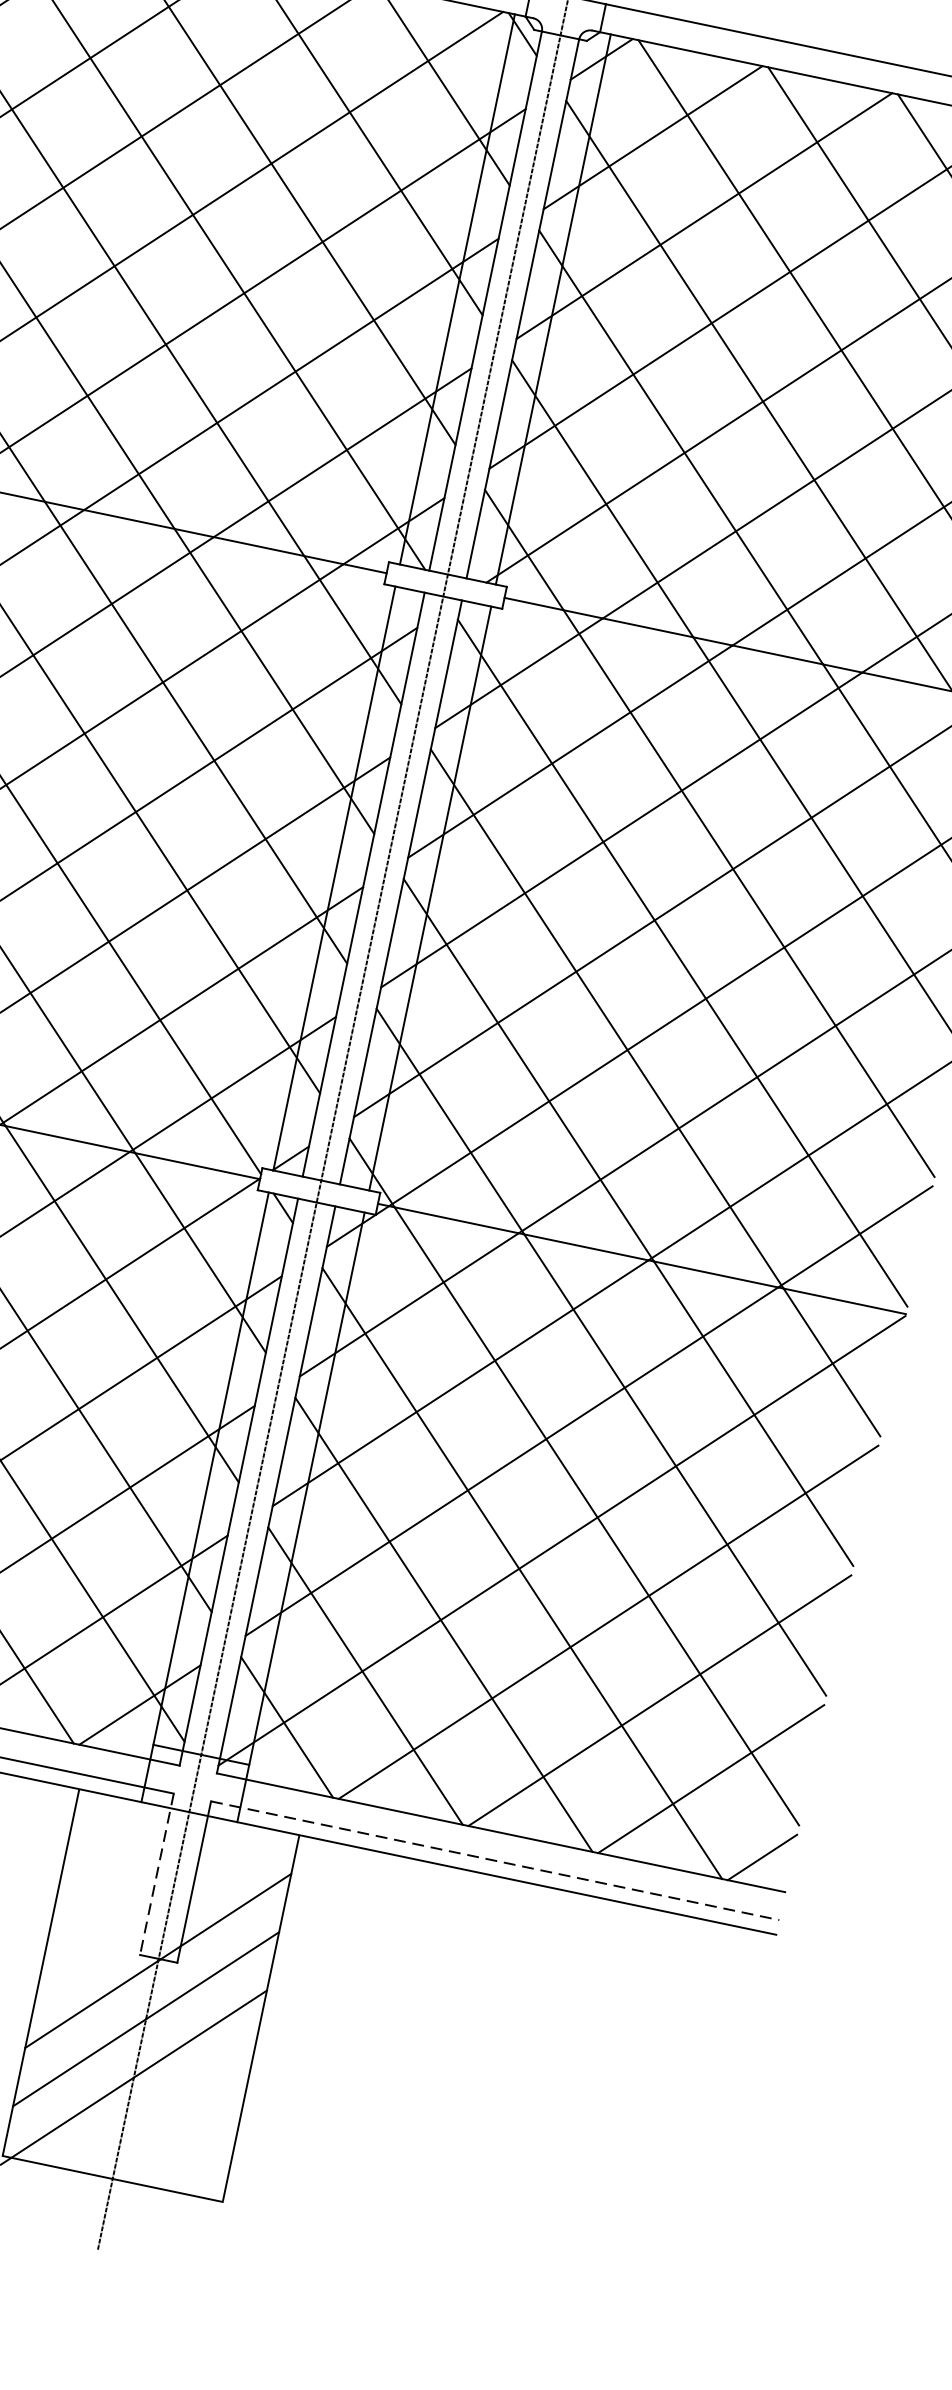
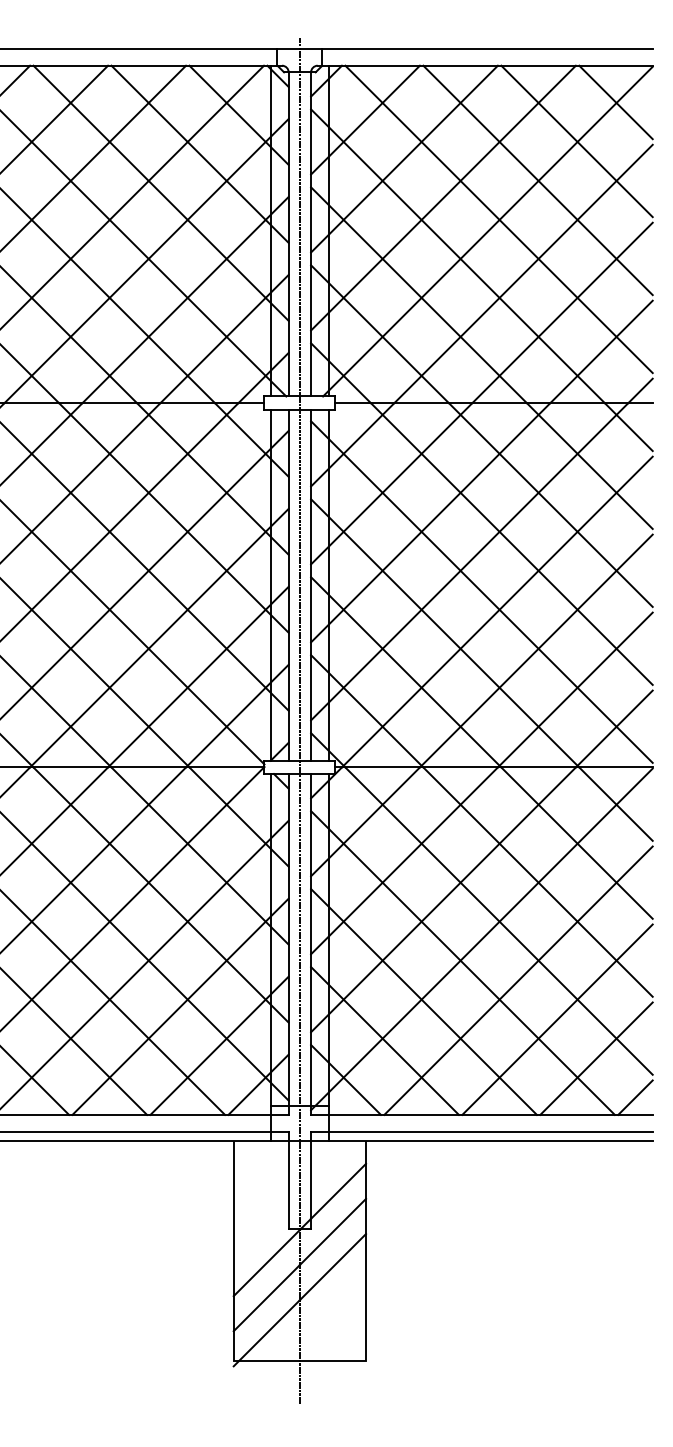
line: (494, 1860) -> (481, 1131), dashed -> solid
line: (156, 1874) -> (288, 1180), dashed -> solid

